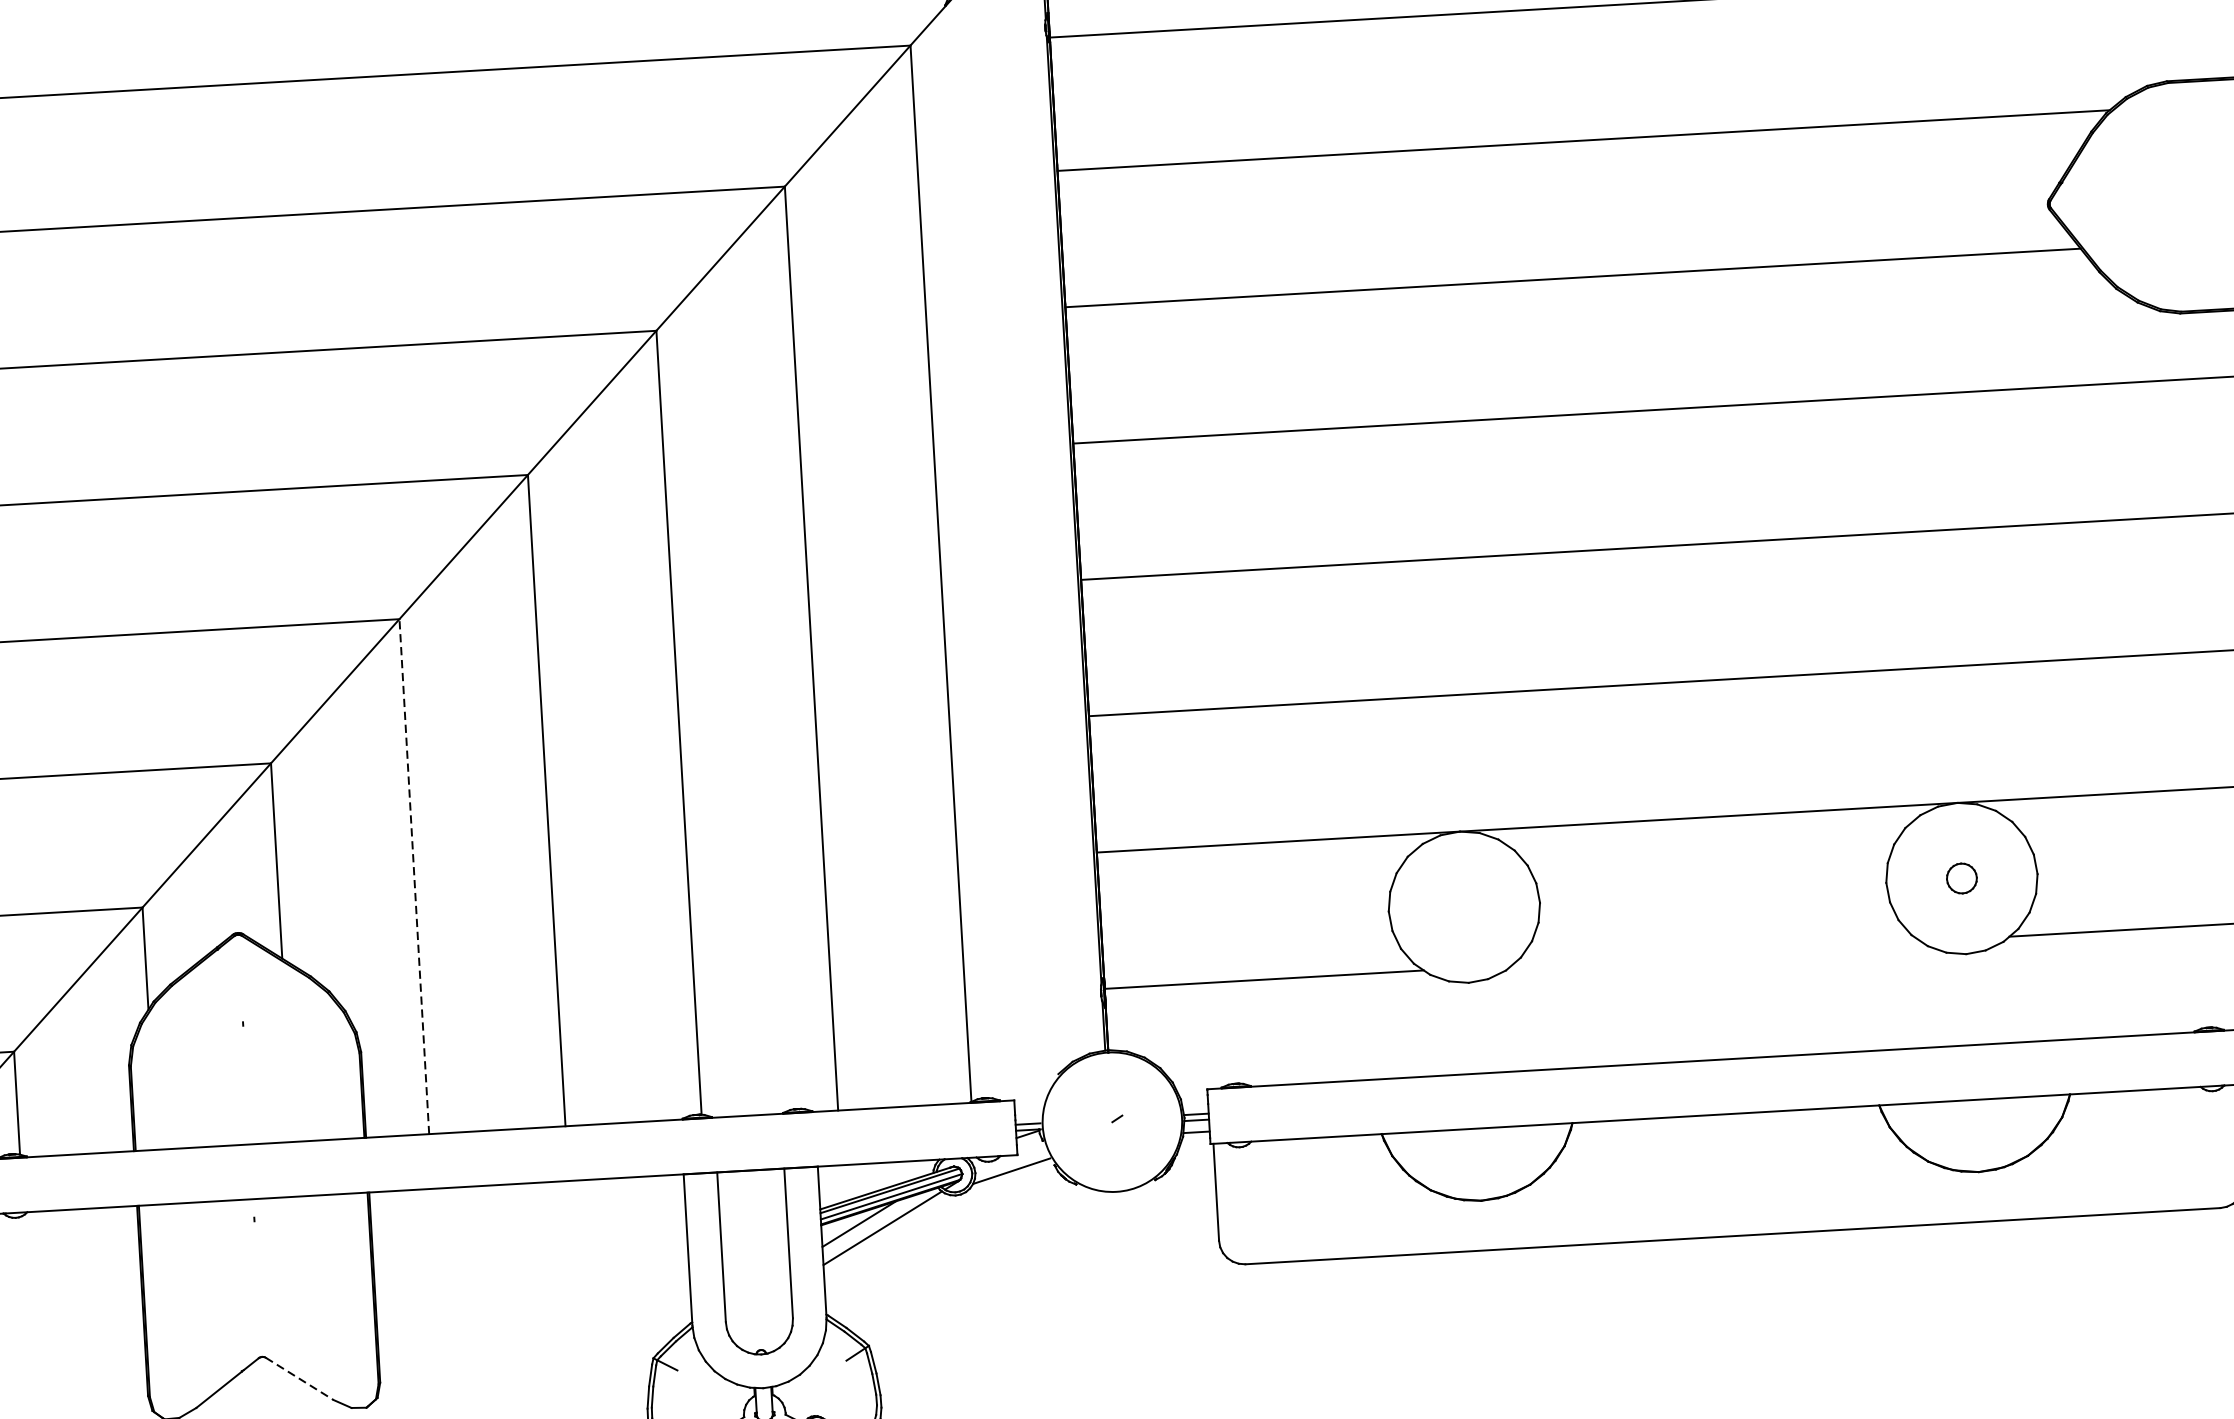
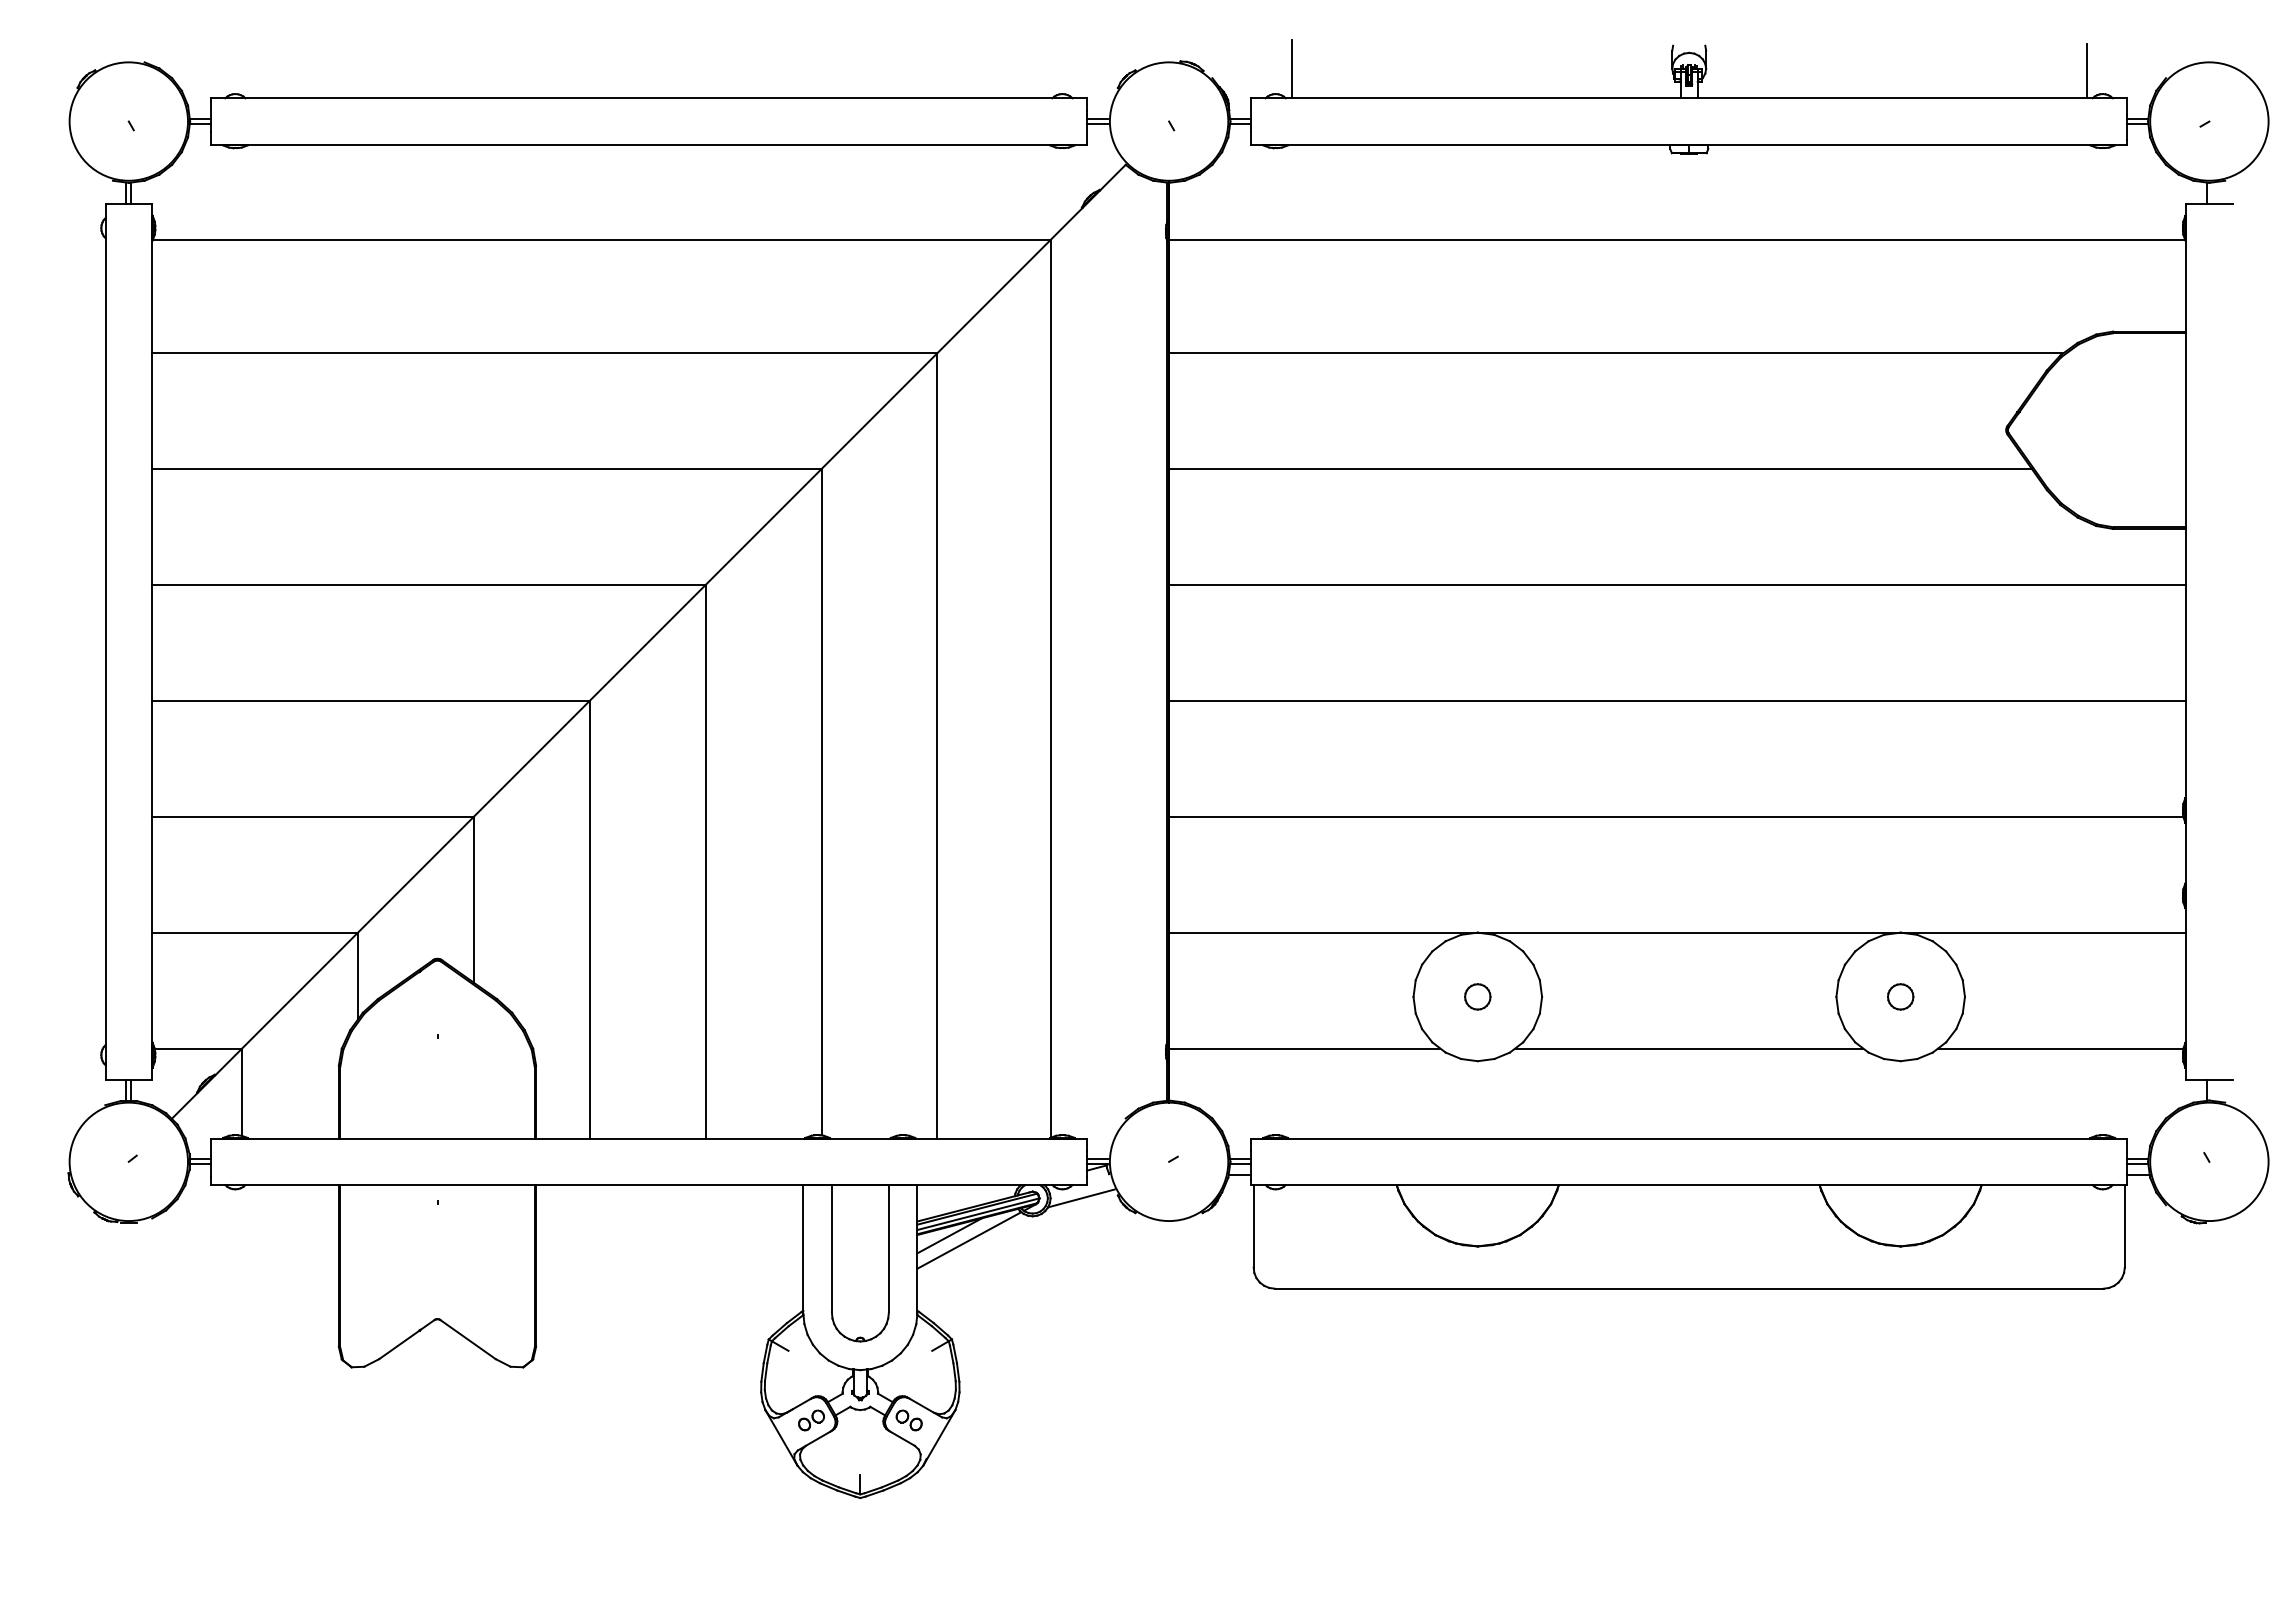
line: (414, 876) -> (589, 919), dashed -> solid
part: (1464, 906) -> (1477, 996), added
line: (1716, 953) -> (1689, 1048), added
line: (300, 1378) -> (468, 1339), dashed -> solid

